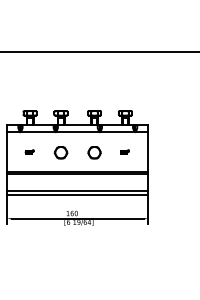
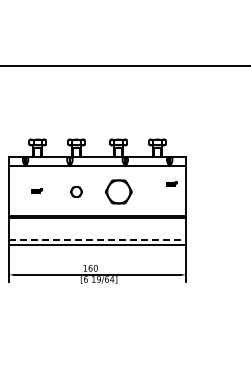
part: (124, 151) -> (171, 183), moved
part: (61, 152) -> (76, 191), size x0.7
part: (94, 152) -> (118, 191), size x1.6
line: (77, 190) -> (97, 239), solid -> dashed

